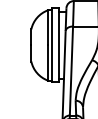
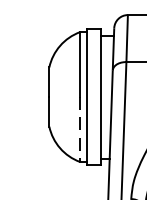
line: (47, 63) -> (79, 130), solid -> dashed

